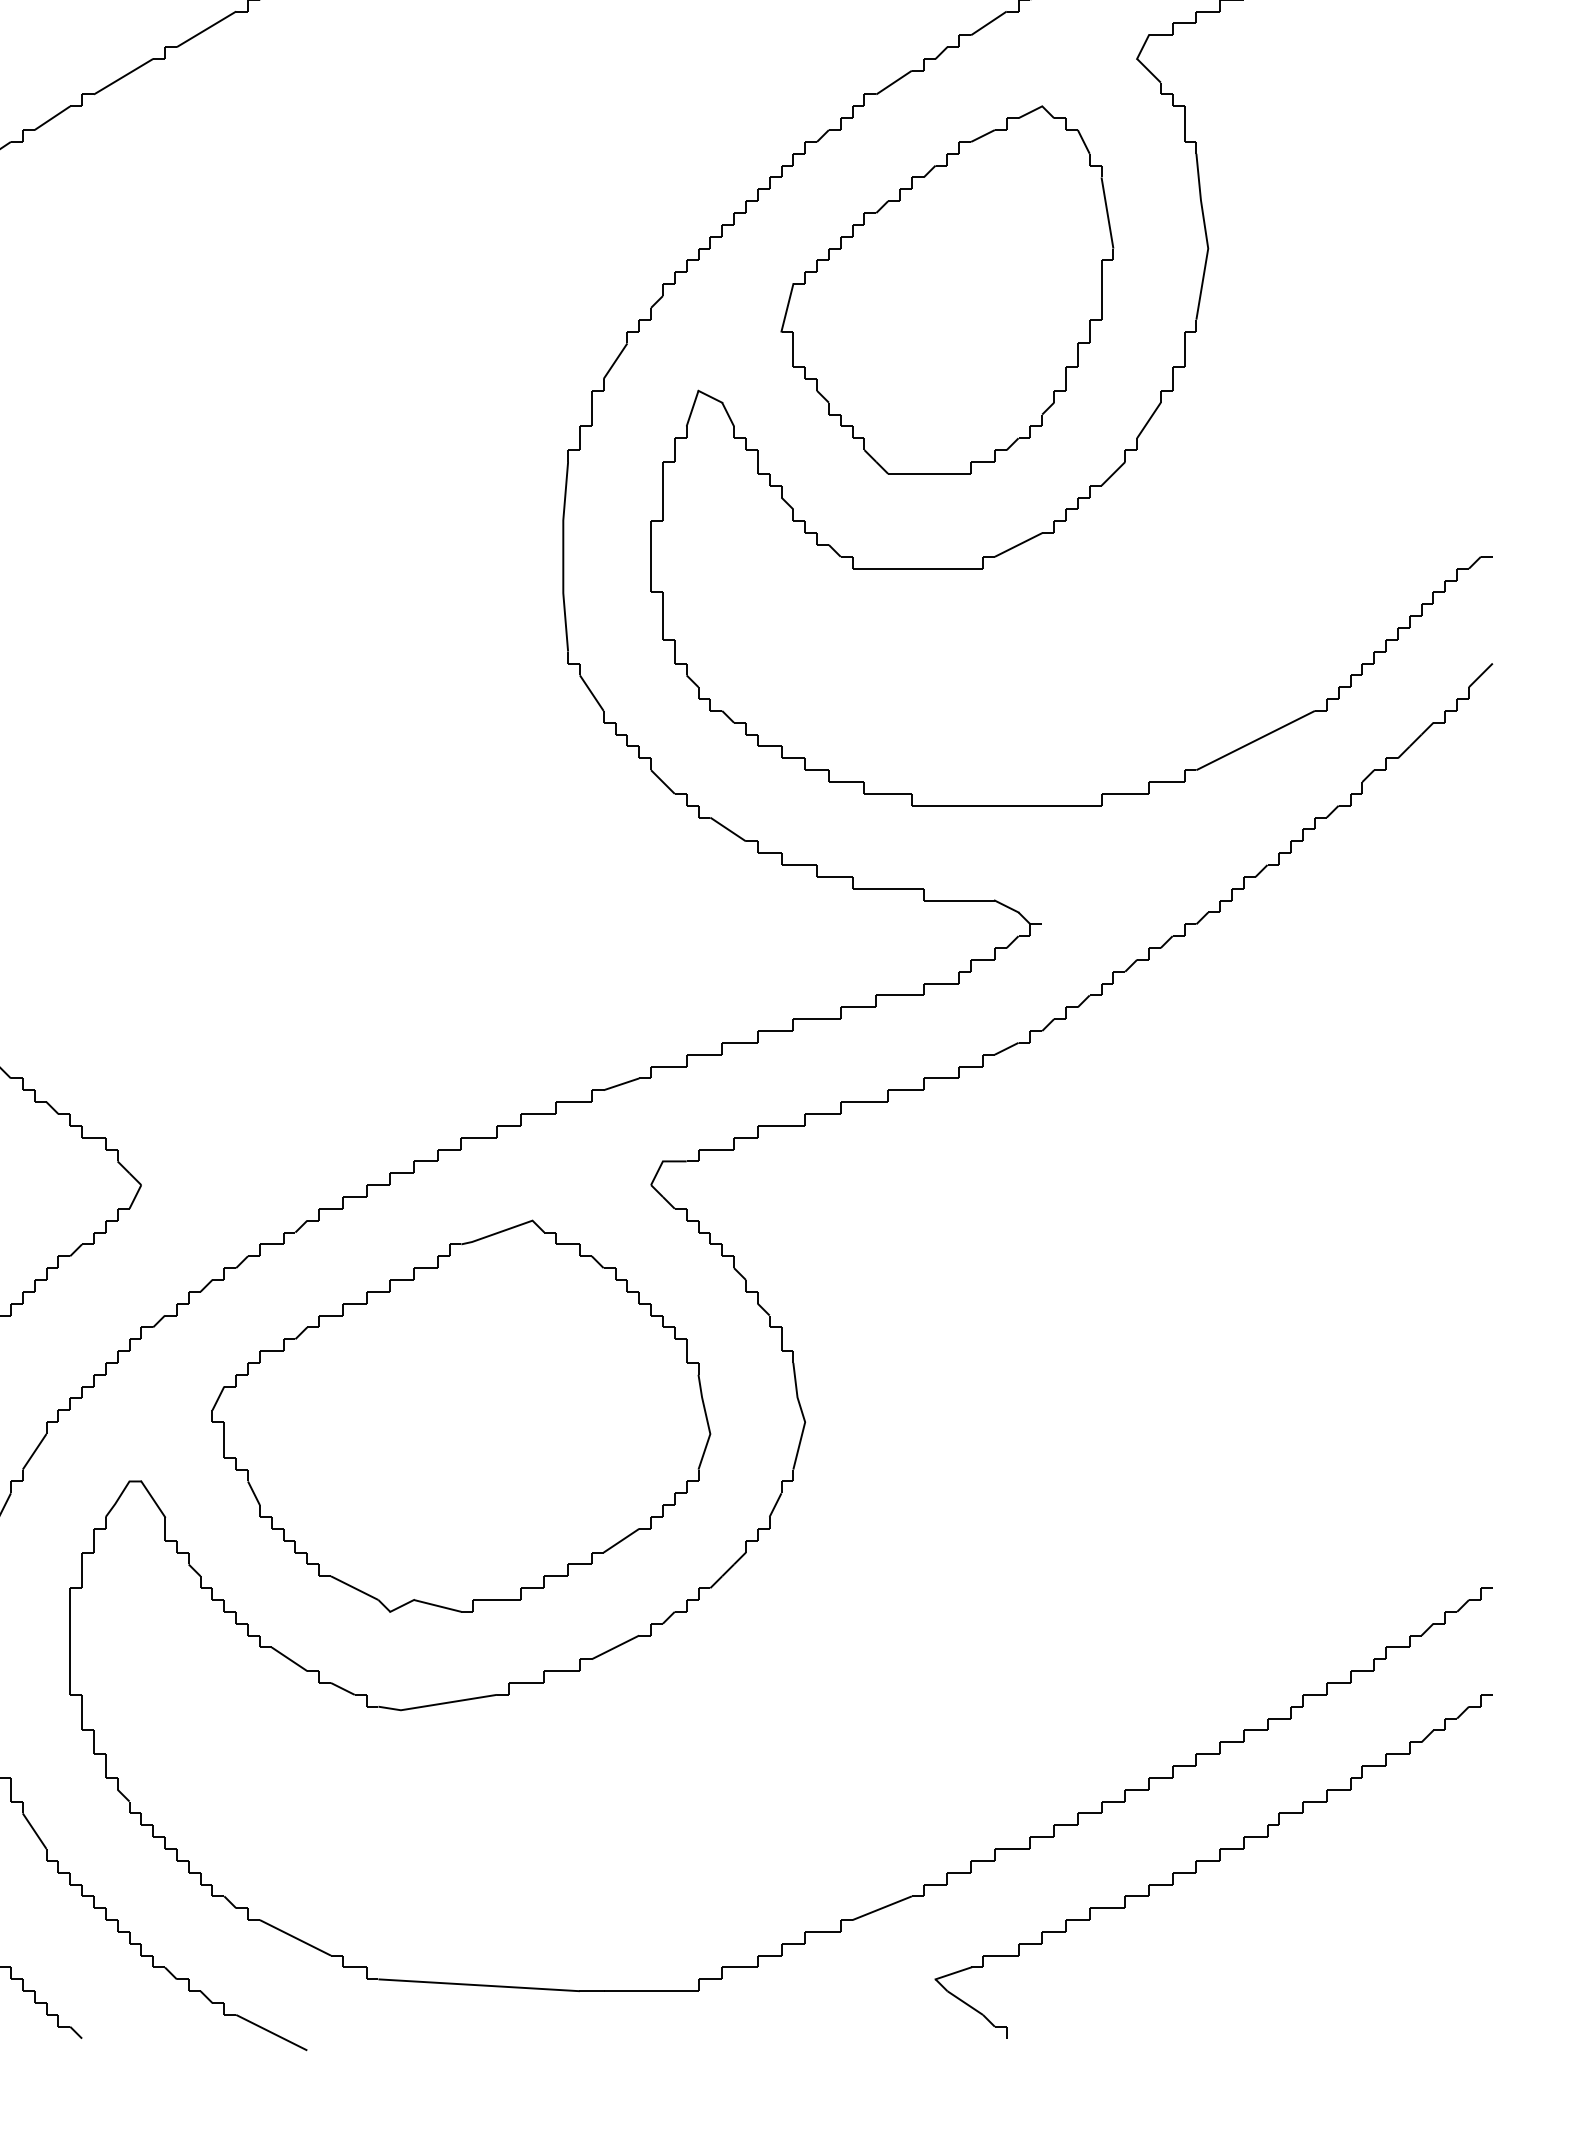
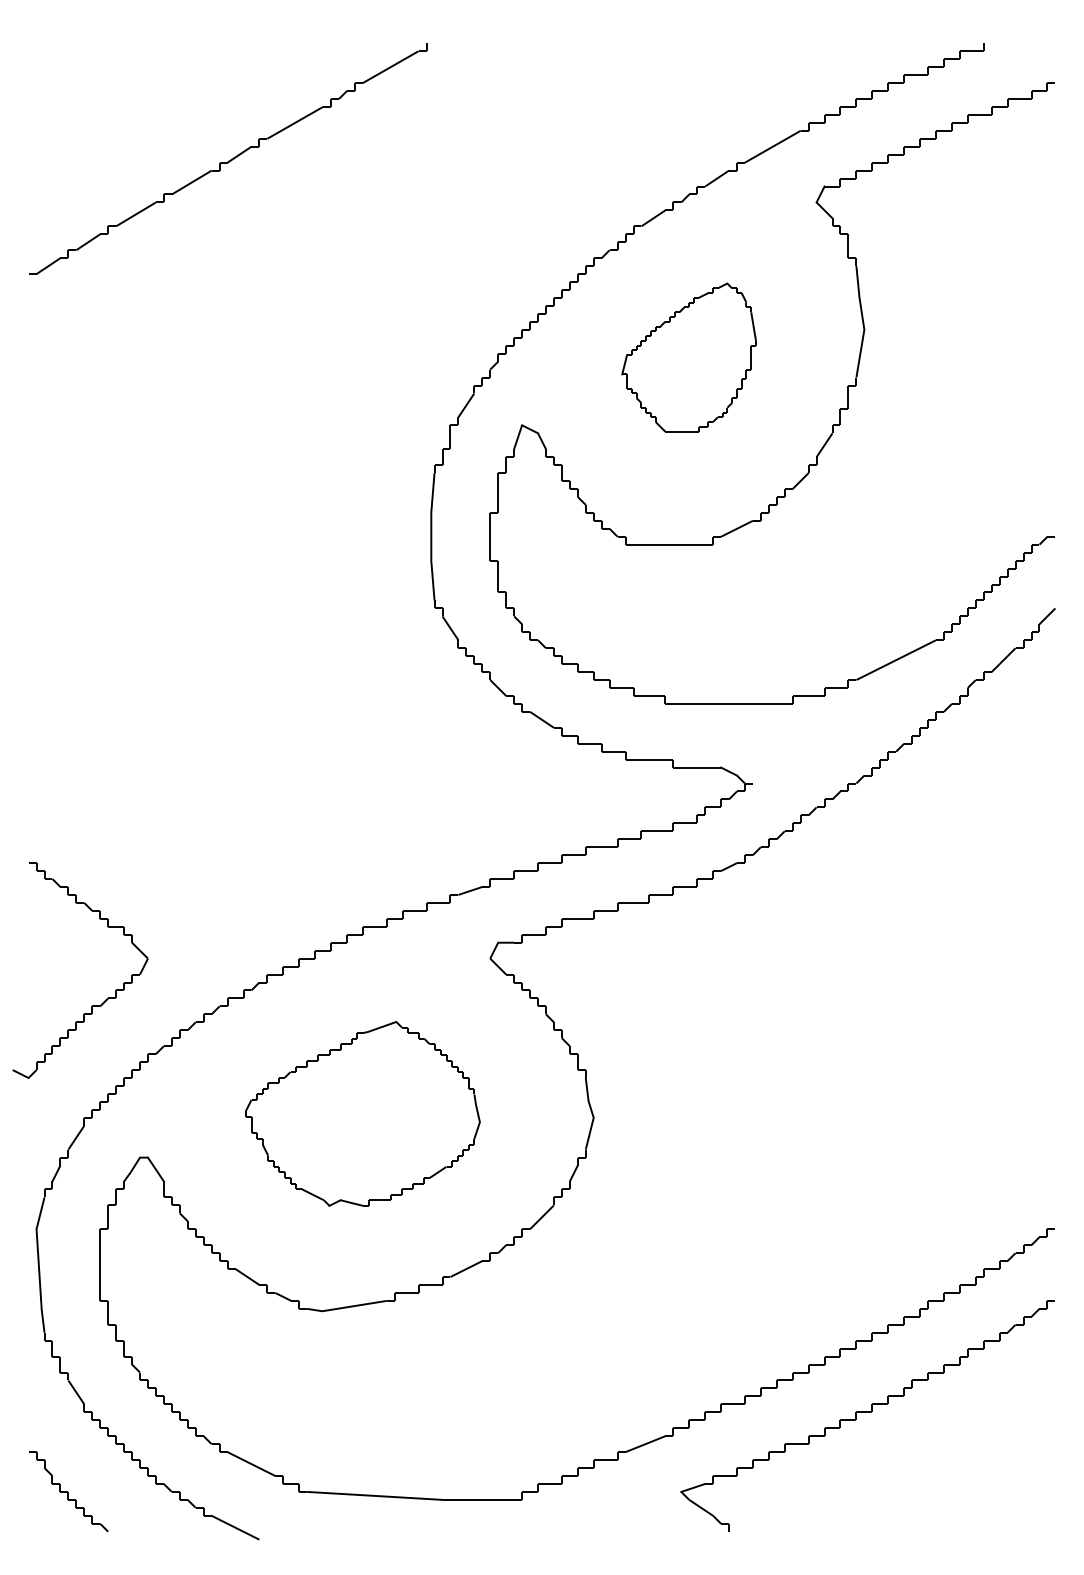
part: (946, 289) -> (688, 357), size x0.6
part: (460, 1415) -> (362, 1113), size x0.7

